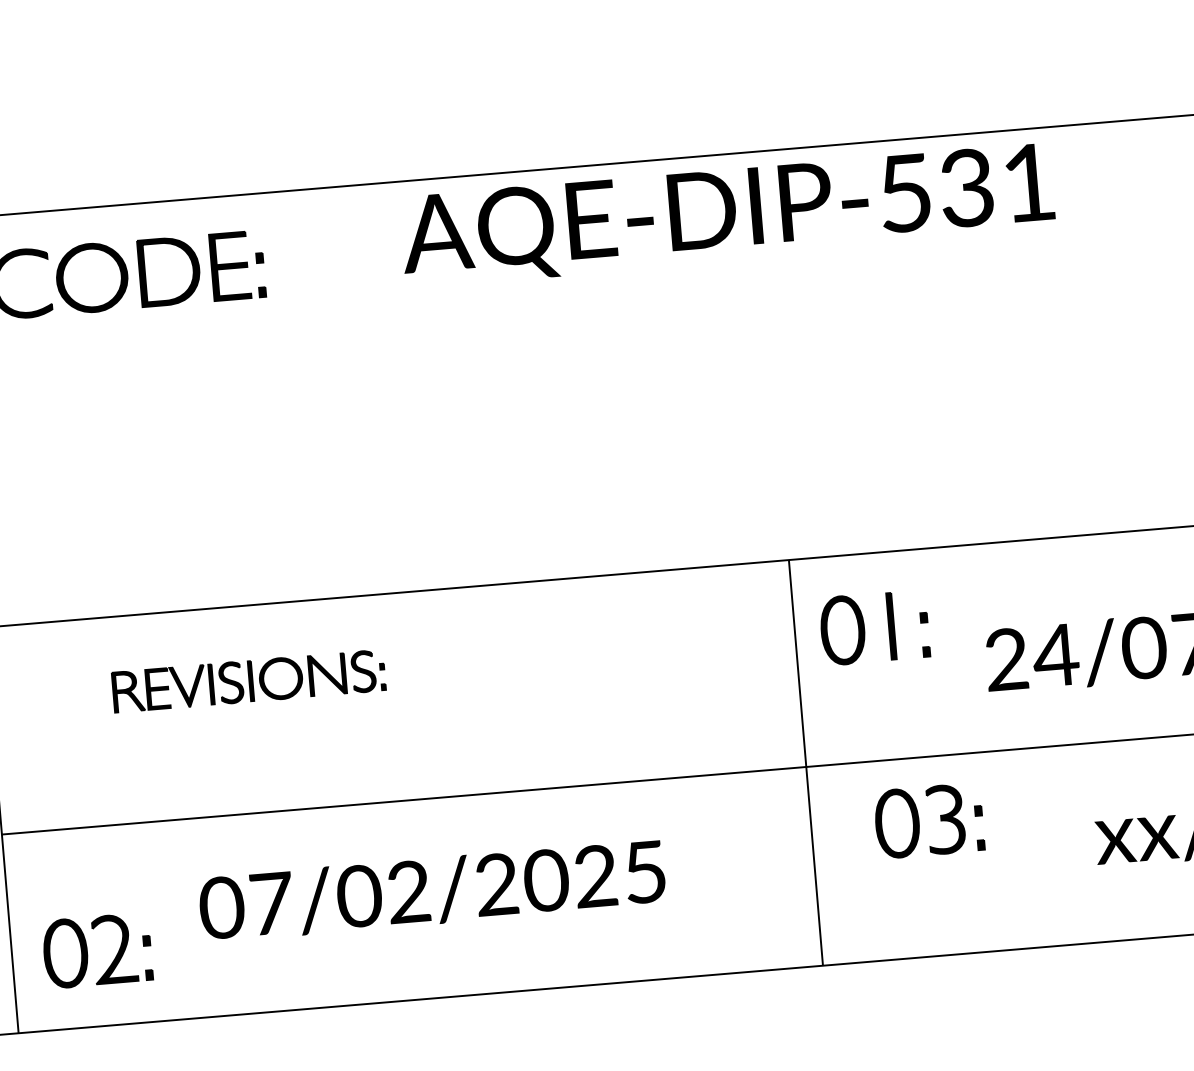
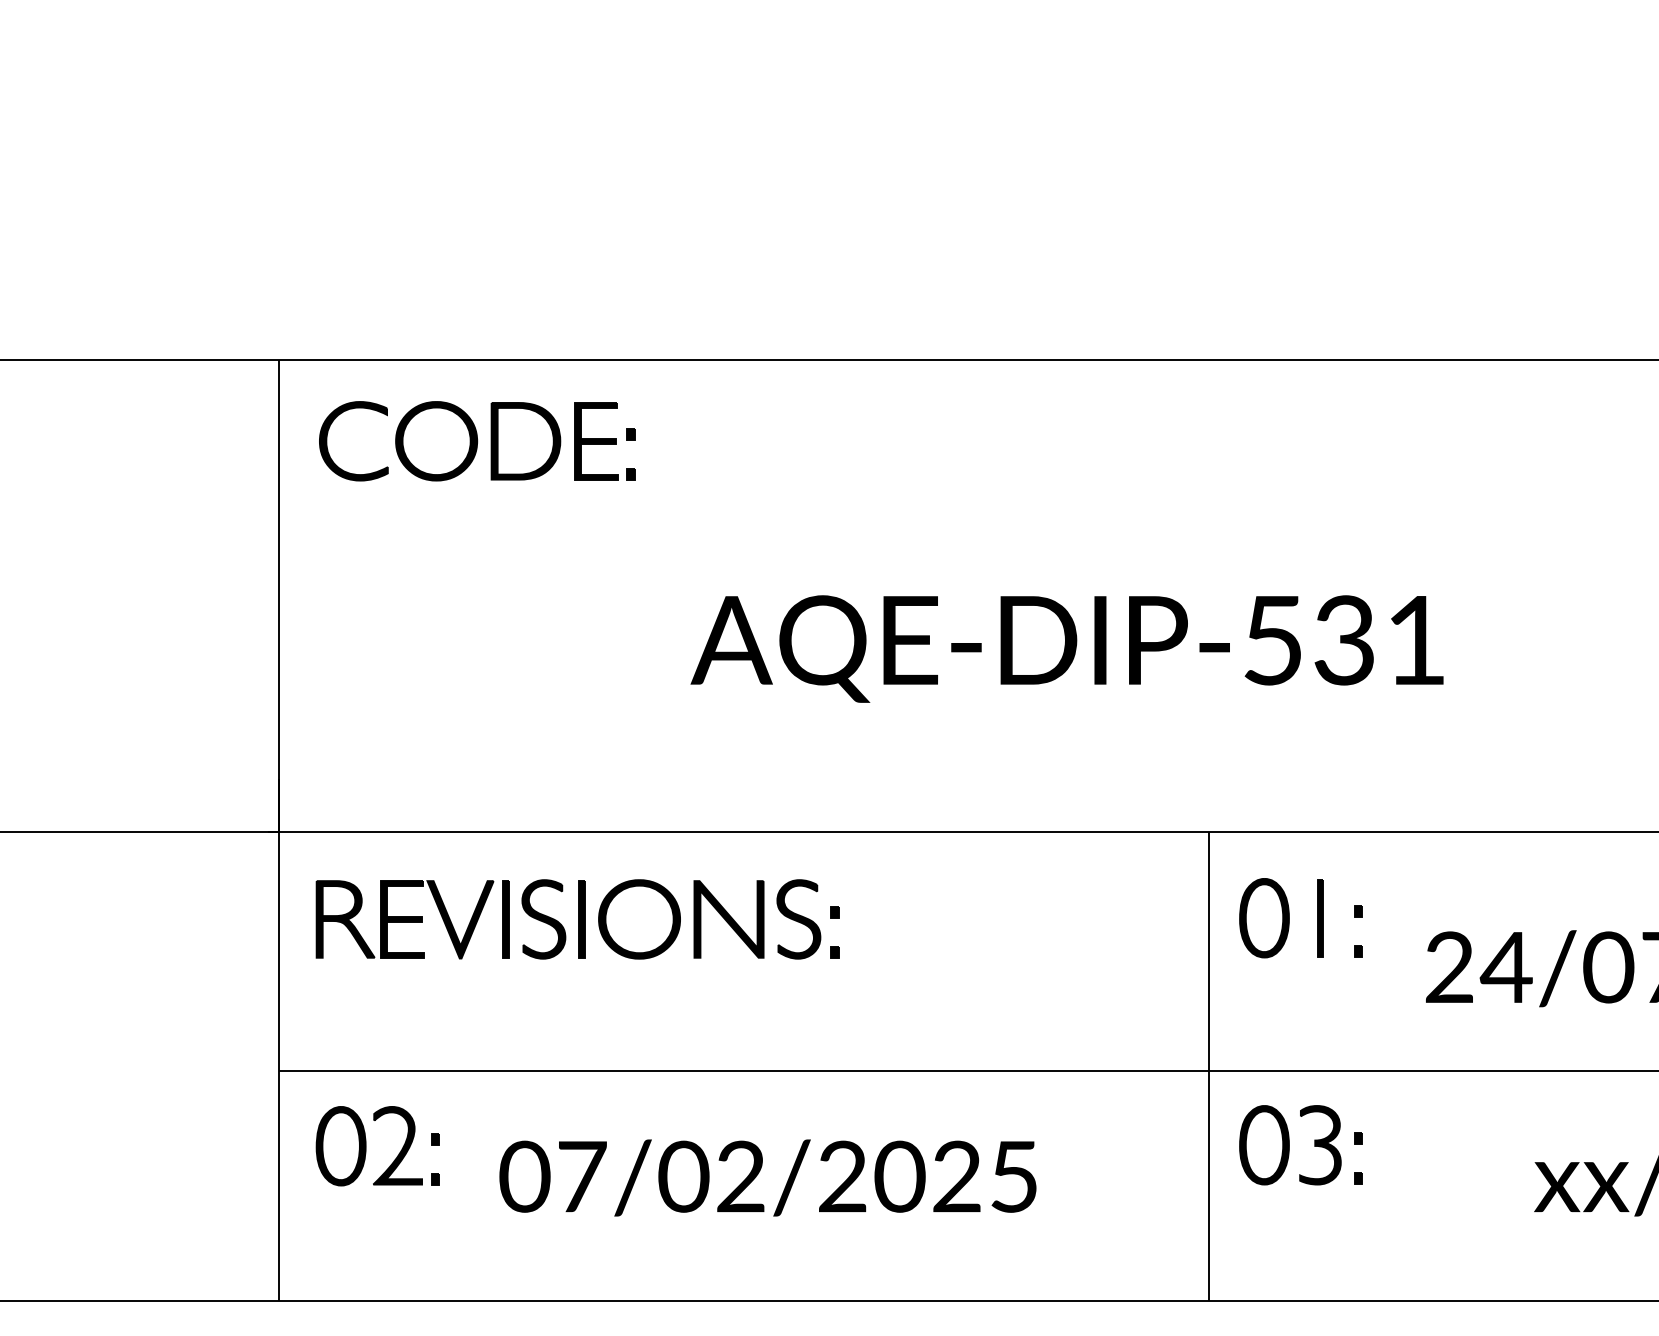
text: (727, 215) -> (1066, 648), moved
part: (248, 681) -> (577, 919), size x1.67
part: (919, 821) -> (1289, 1145), moved
part: (87, 951) -> (366, 1146), moved

